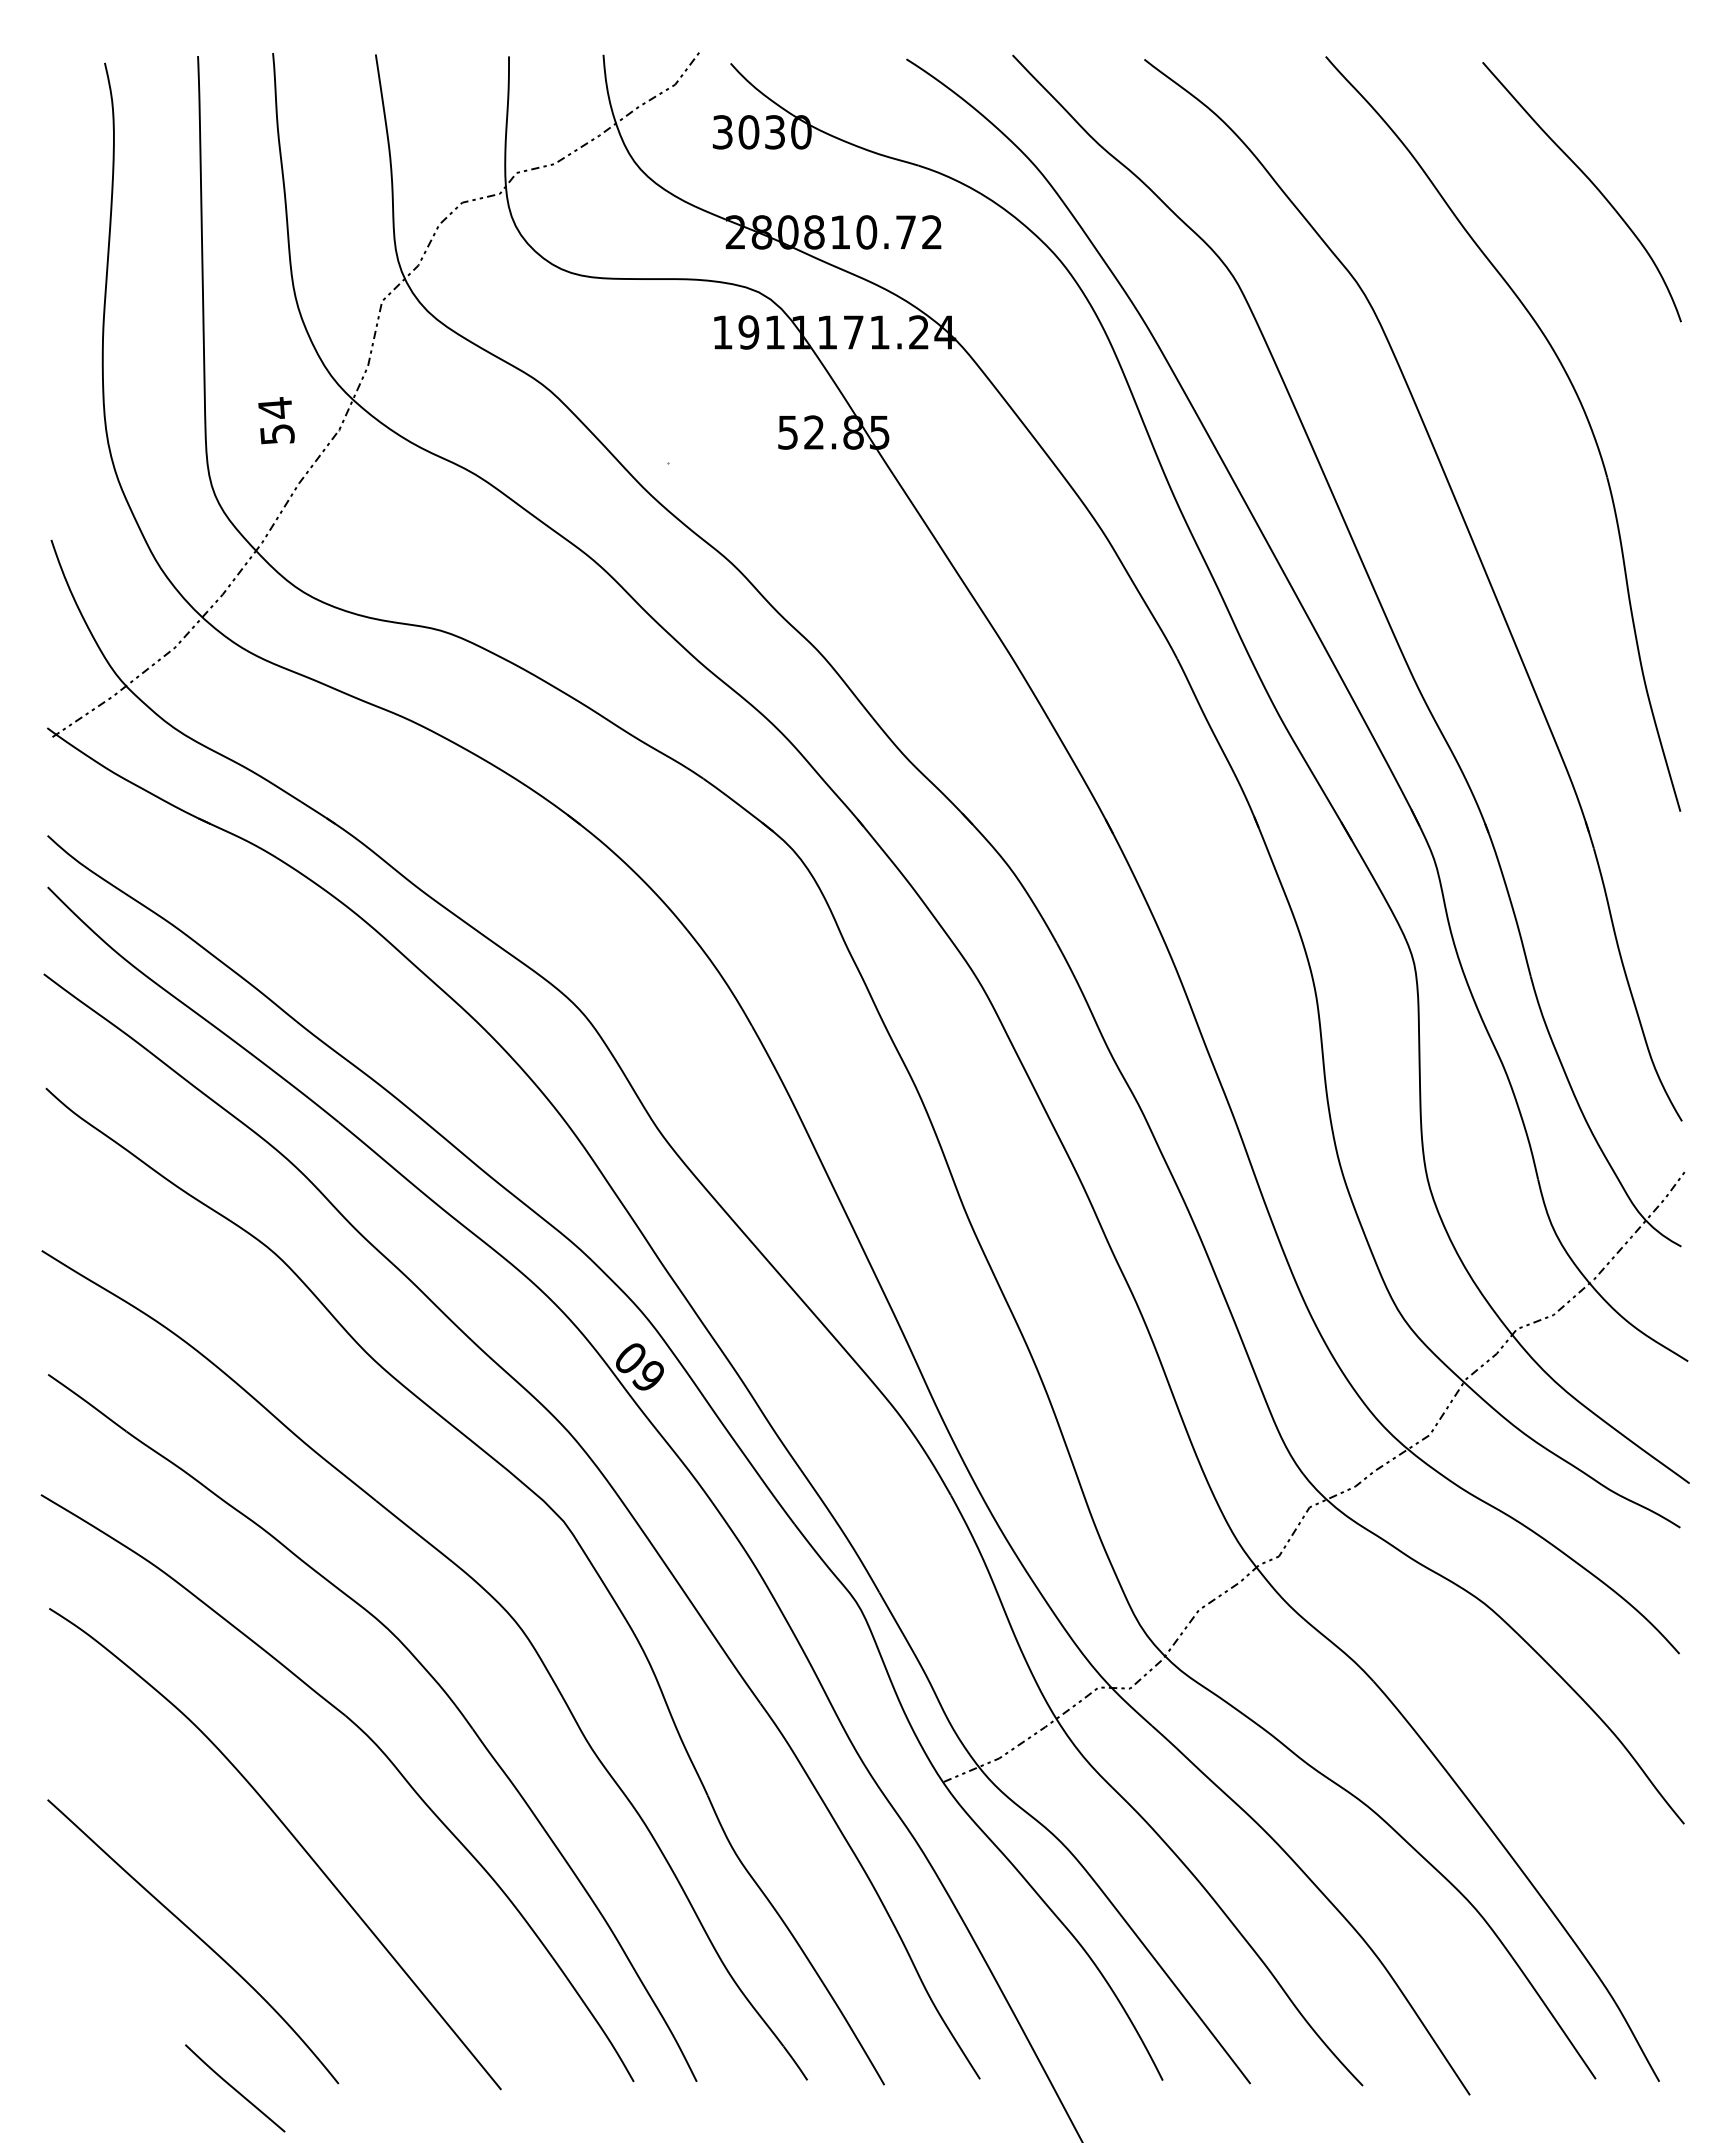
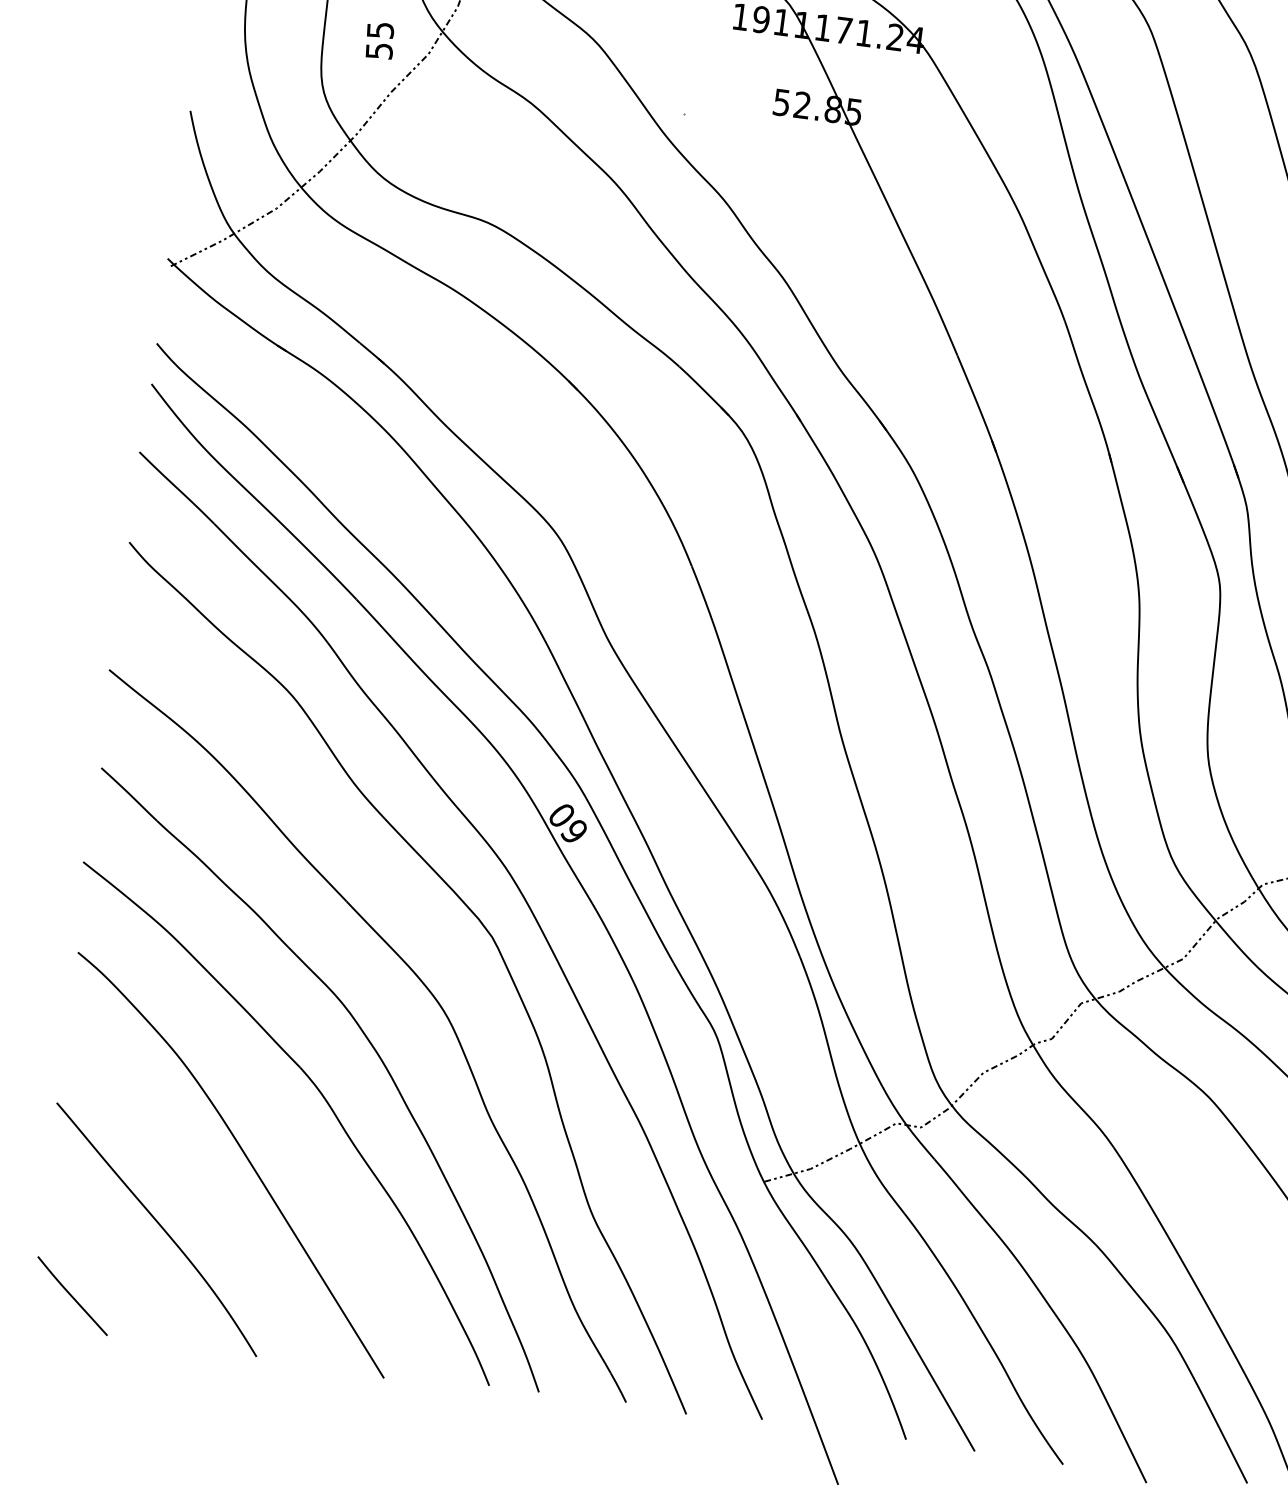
text: (275, 407) -> (380, 29), 54 -> 55
curve: (235, 2088) -> (72, 1296), moved

